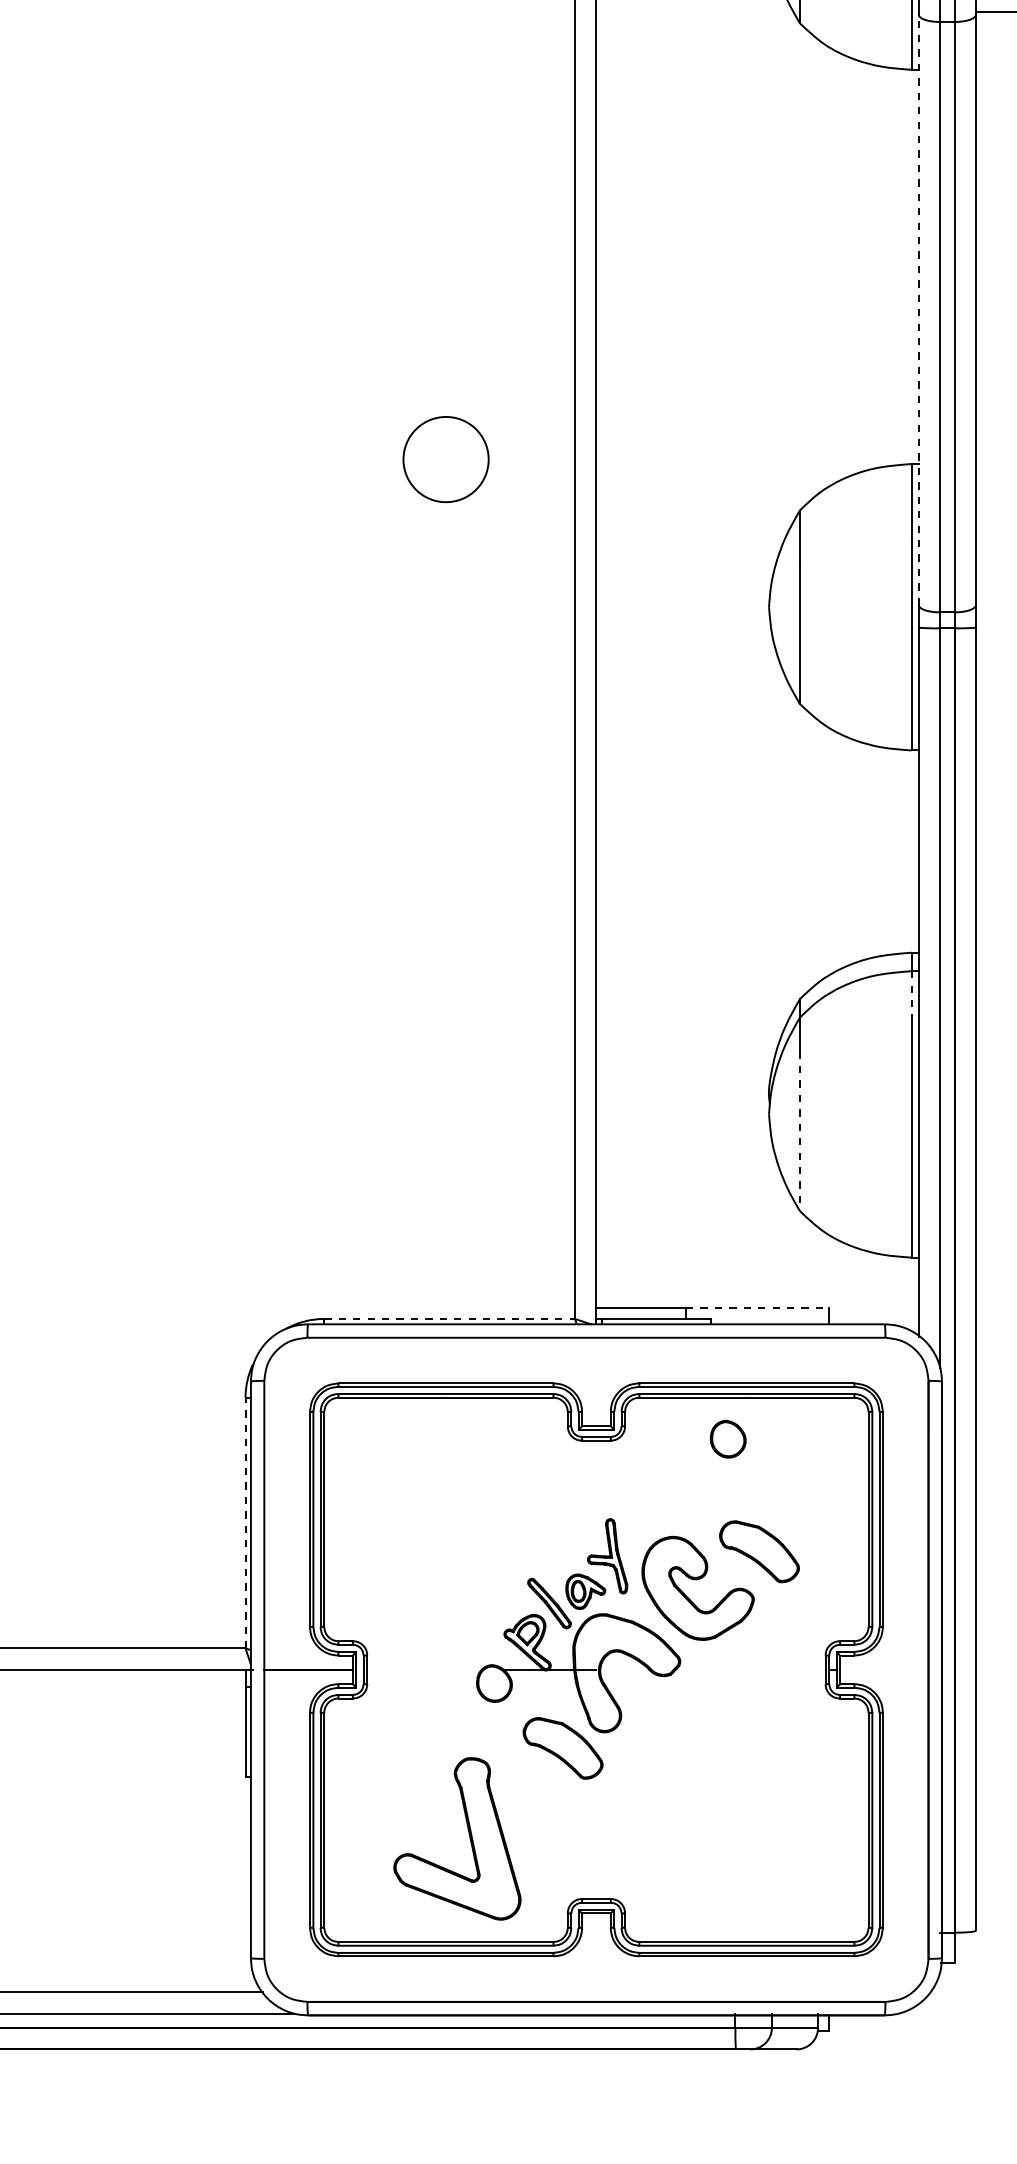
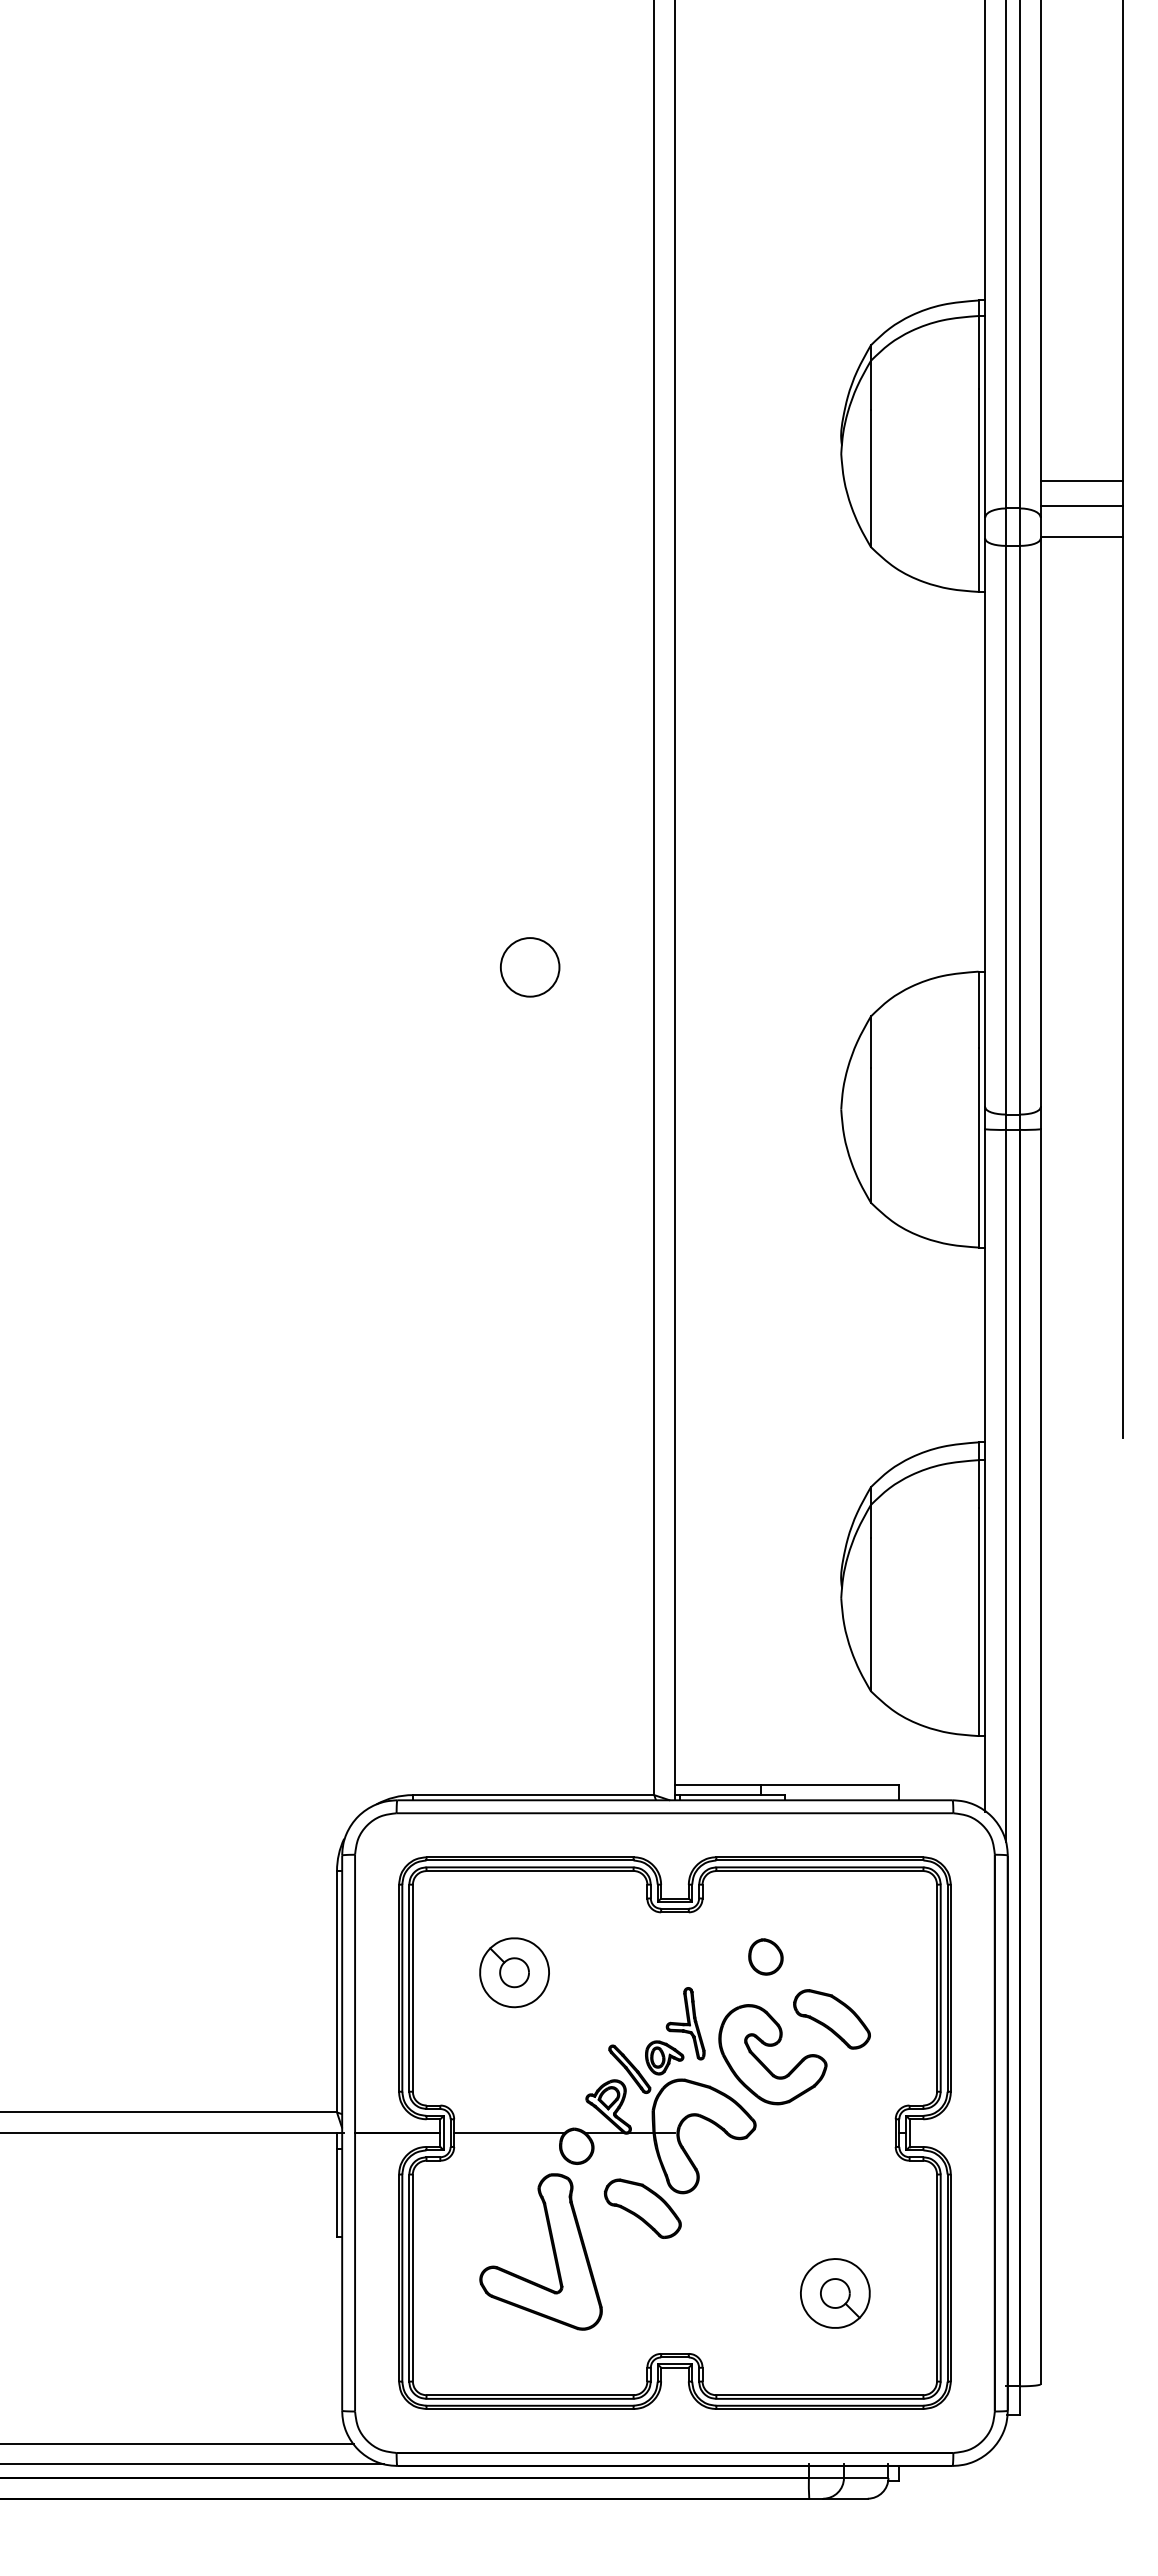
line: (918, 309) -> (985, 822), dashed -> solid
circle: (445, 459) -> (529, 967), size x0.71
line: (911, 996) -> (978, 1484), dashed -> solid
line: (799, 1131) -> (870, 1614), dashed -> solid
line: (757, 1307) -> (830, 1784), dashed -> solid
line: (449, 1319) -> (533, 1795), dashed -> solid
part: (727, 1438) -> (765, 1956), moved
part: (429, 1503) -> (514, 1972), added
line: (246, 1522) -> (337, 1991), dashed -> solid
line: (424, 1670) -> (509, 2133), added
part: (763, 1836) -> (835, 2293), added
part: (469, 1838) -> (552, 2251), moved

